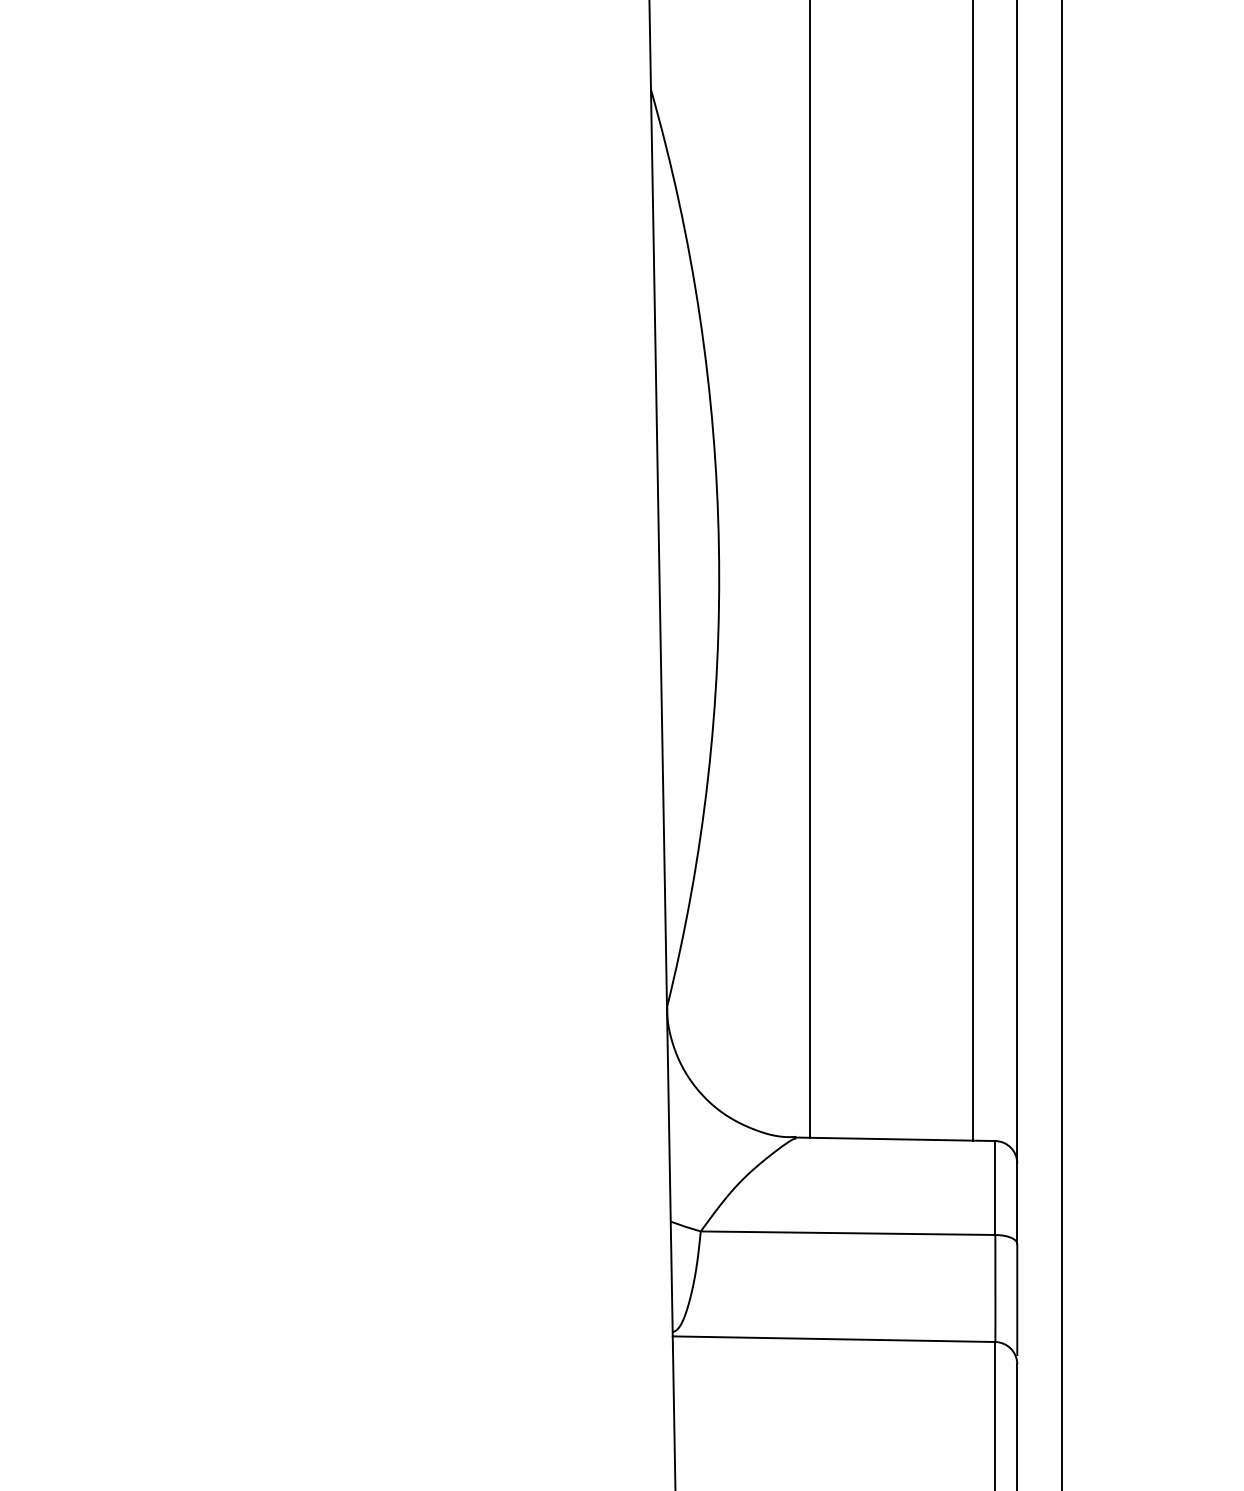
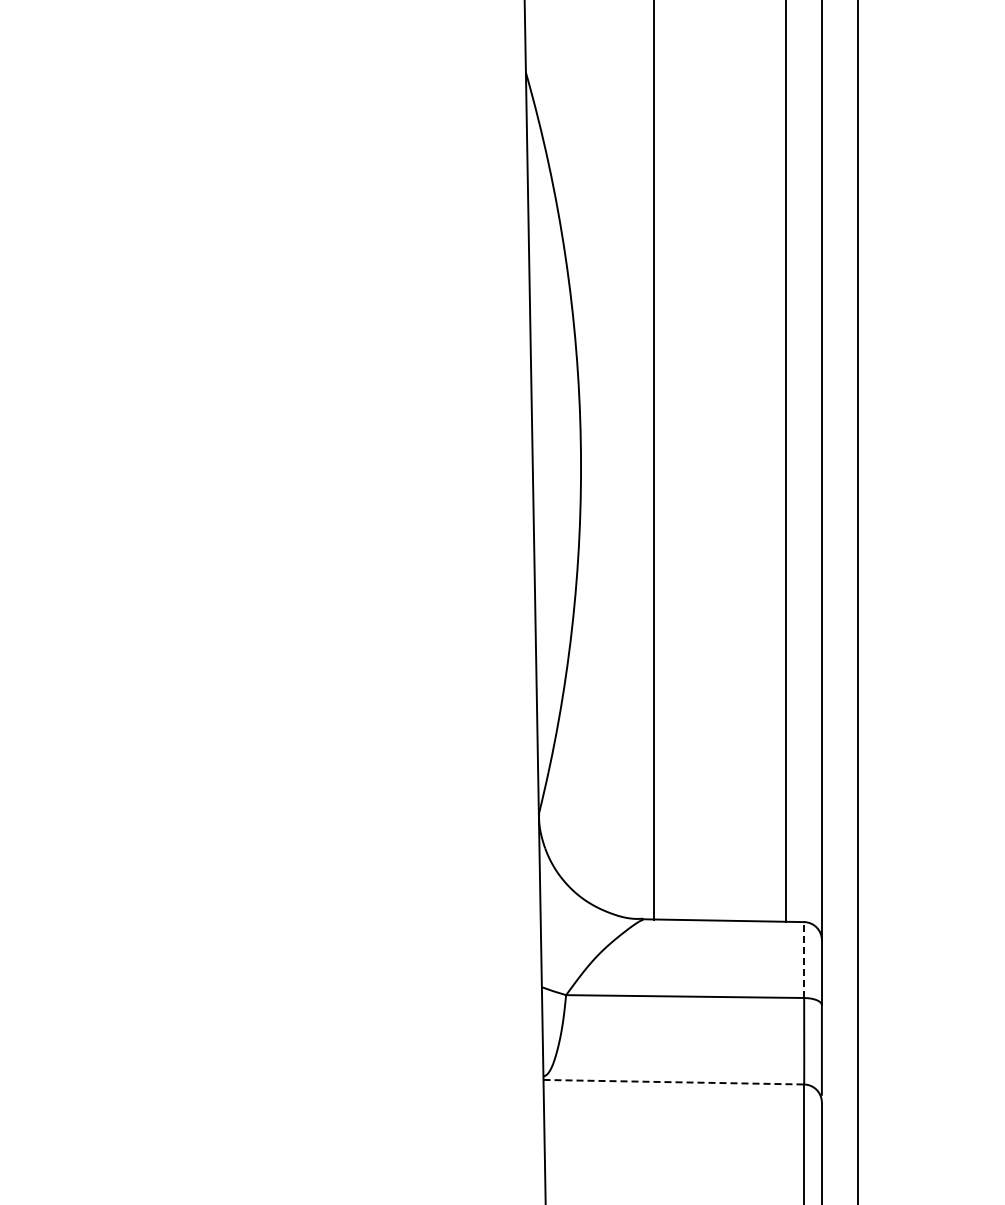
line: (995, 1188) -> (804, 960), solid -> dashed
line: (834, 1339) -> (674, 1082), solid -> dashed

